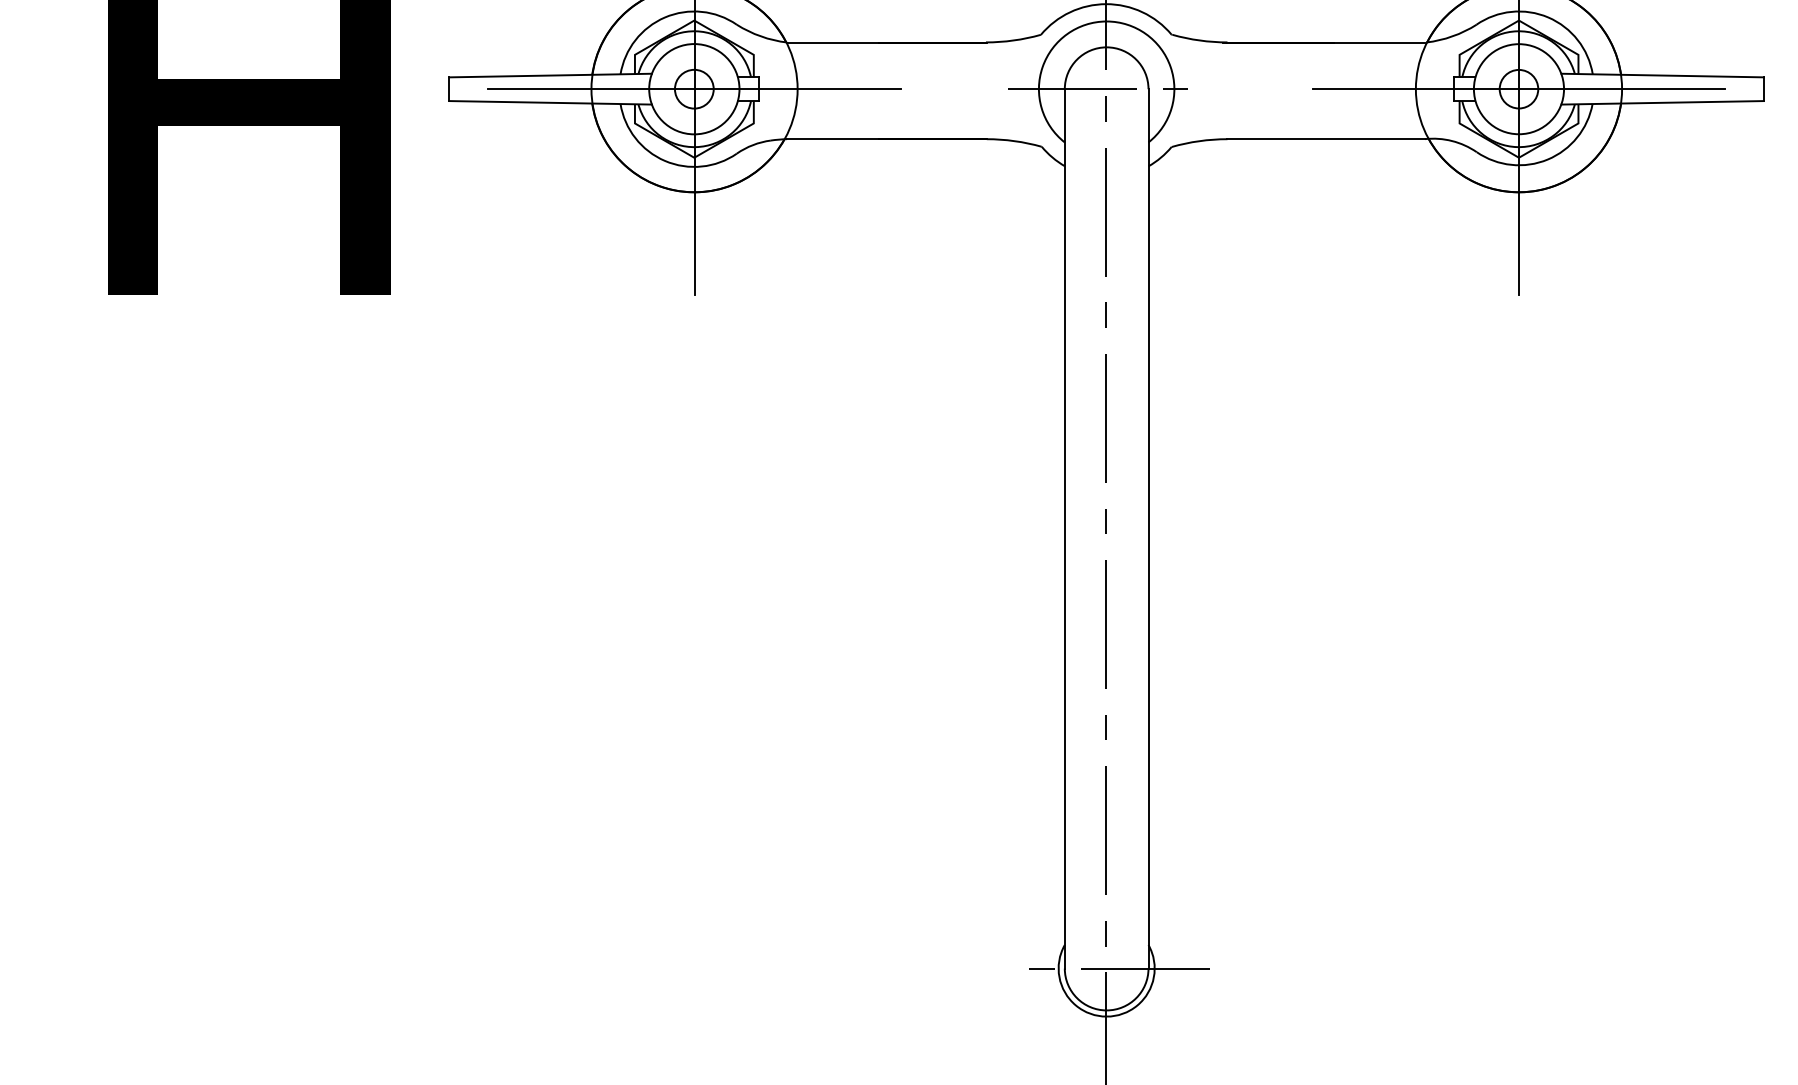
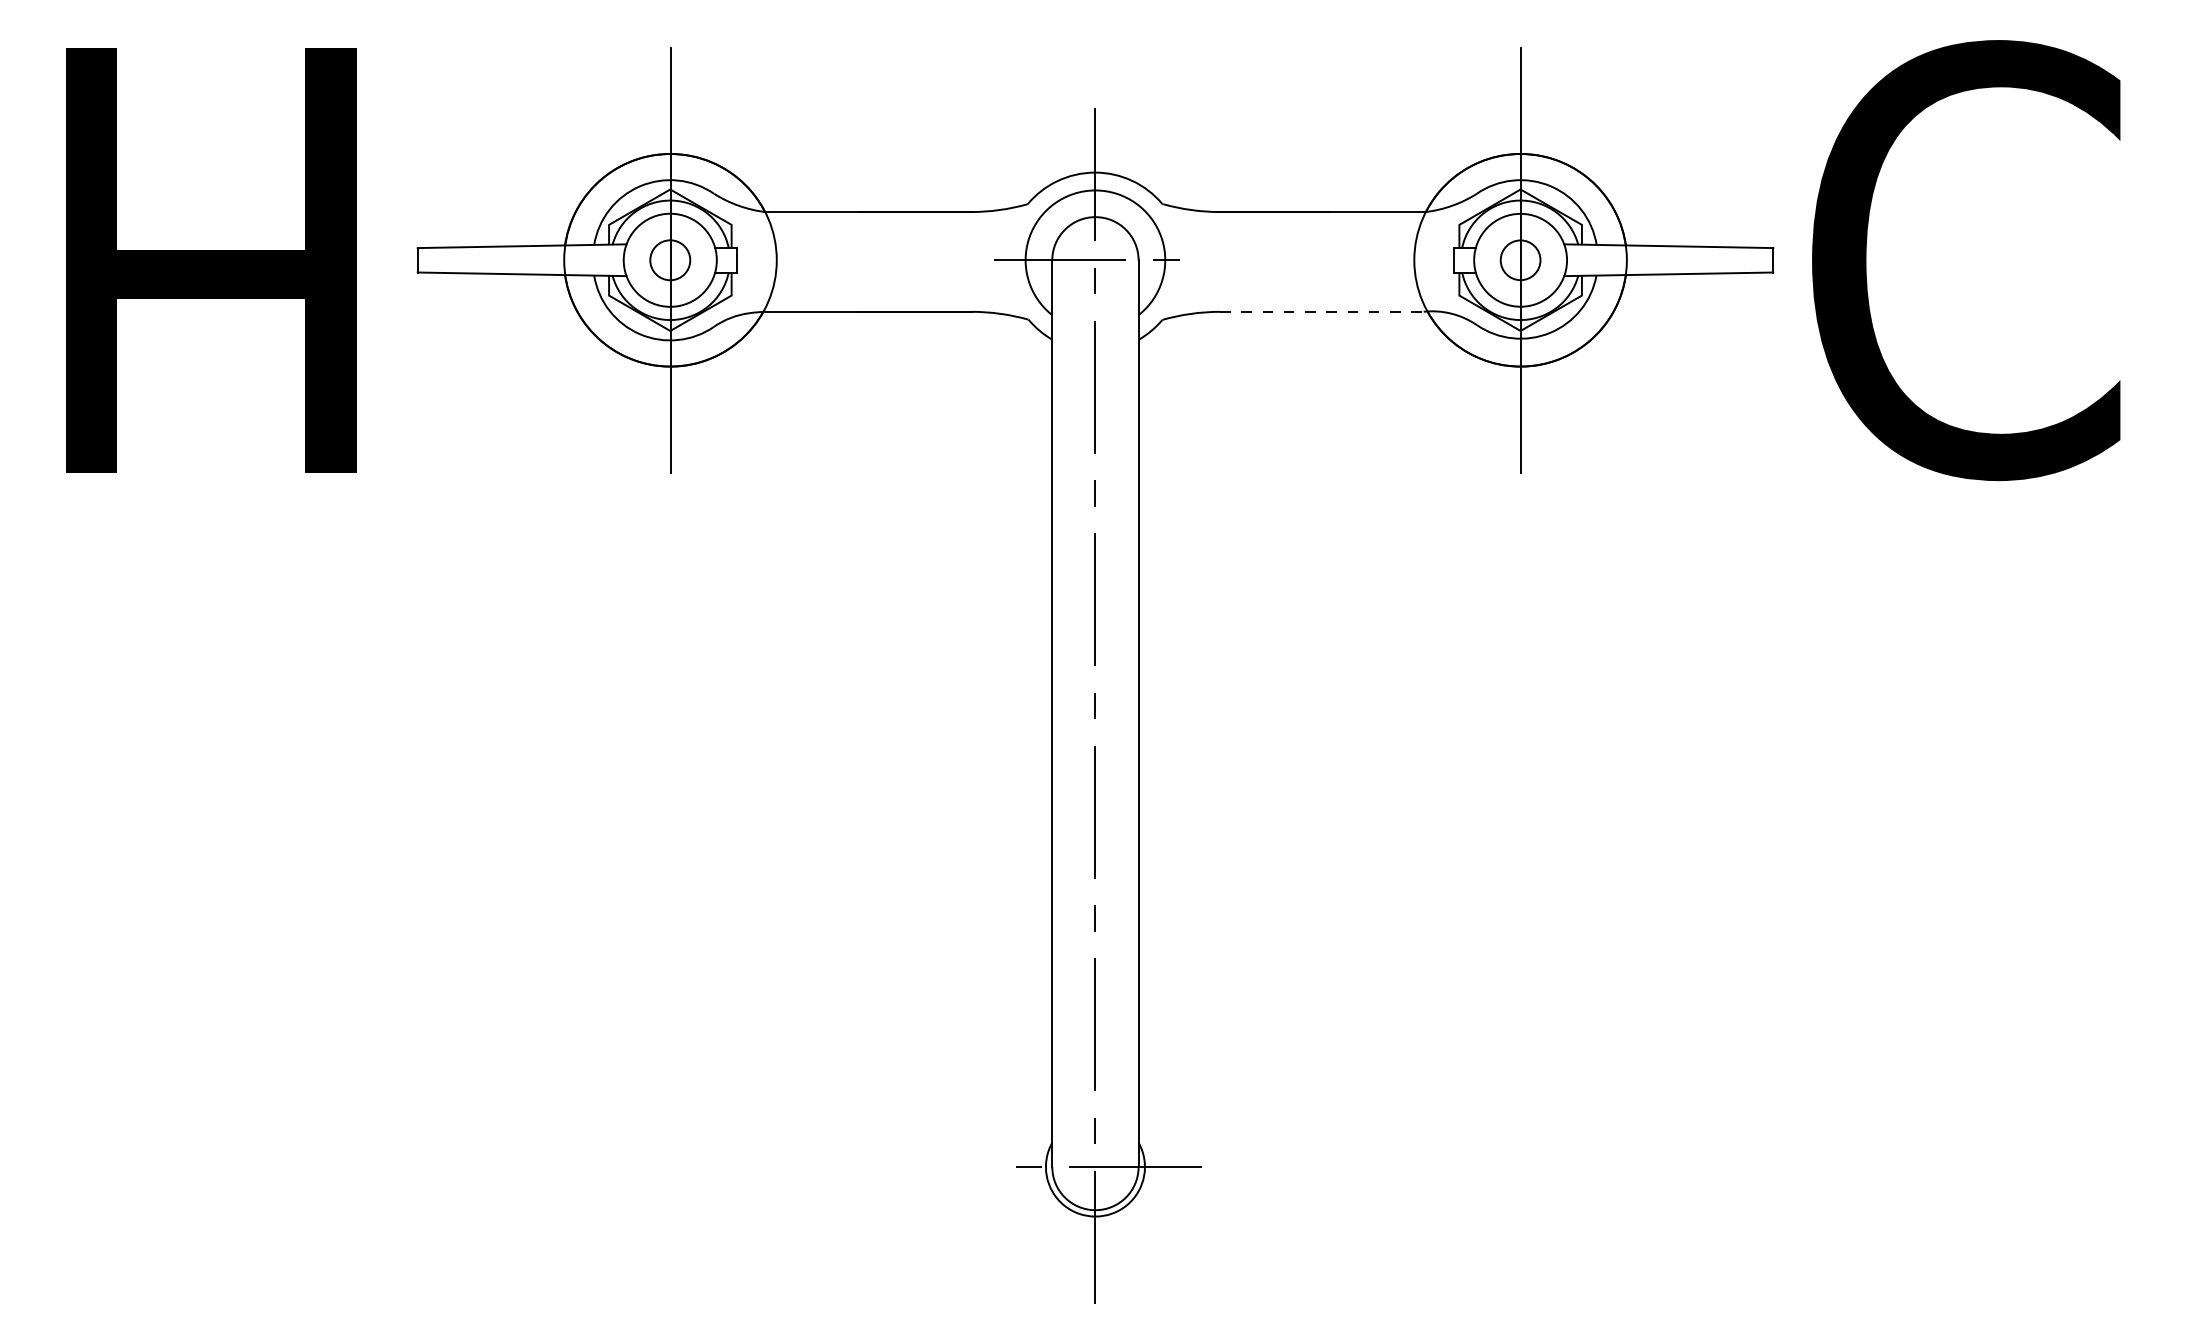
line: (694, 89) -> (670, 260), removed
line: (1518, 89) -> (1520, 260), removed
line: (1325, 138) -> (1321, 311), solid -> dashed

